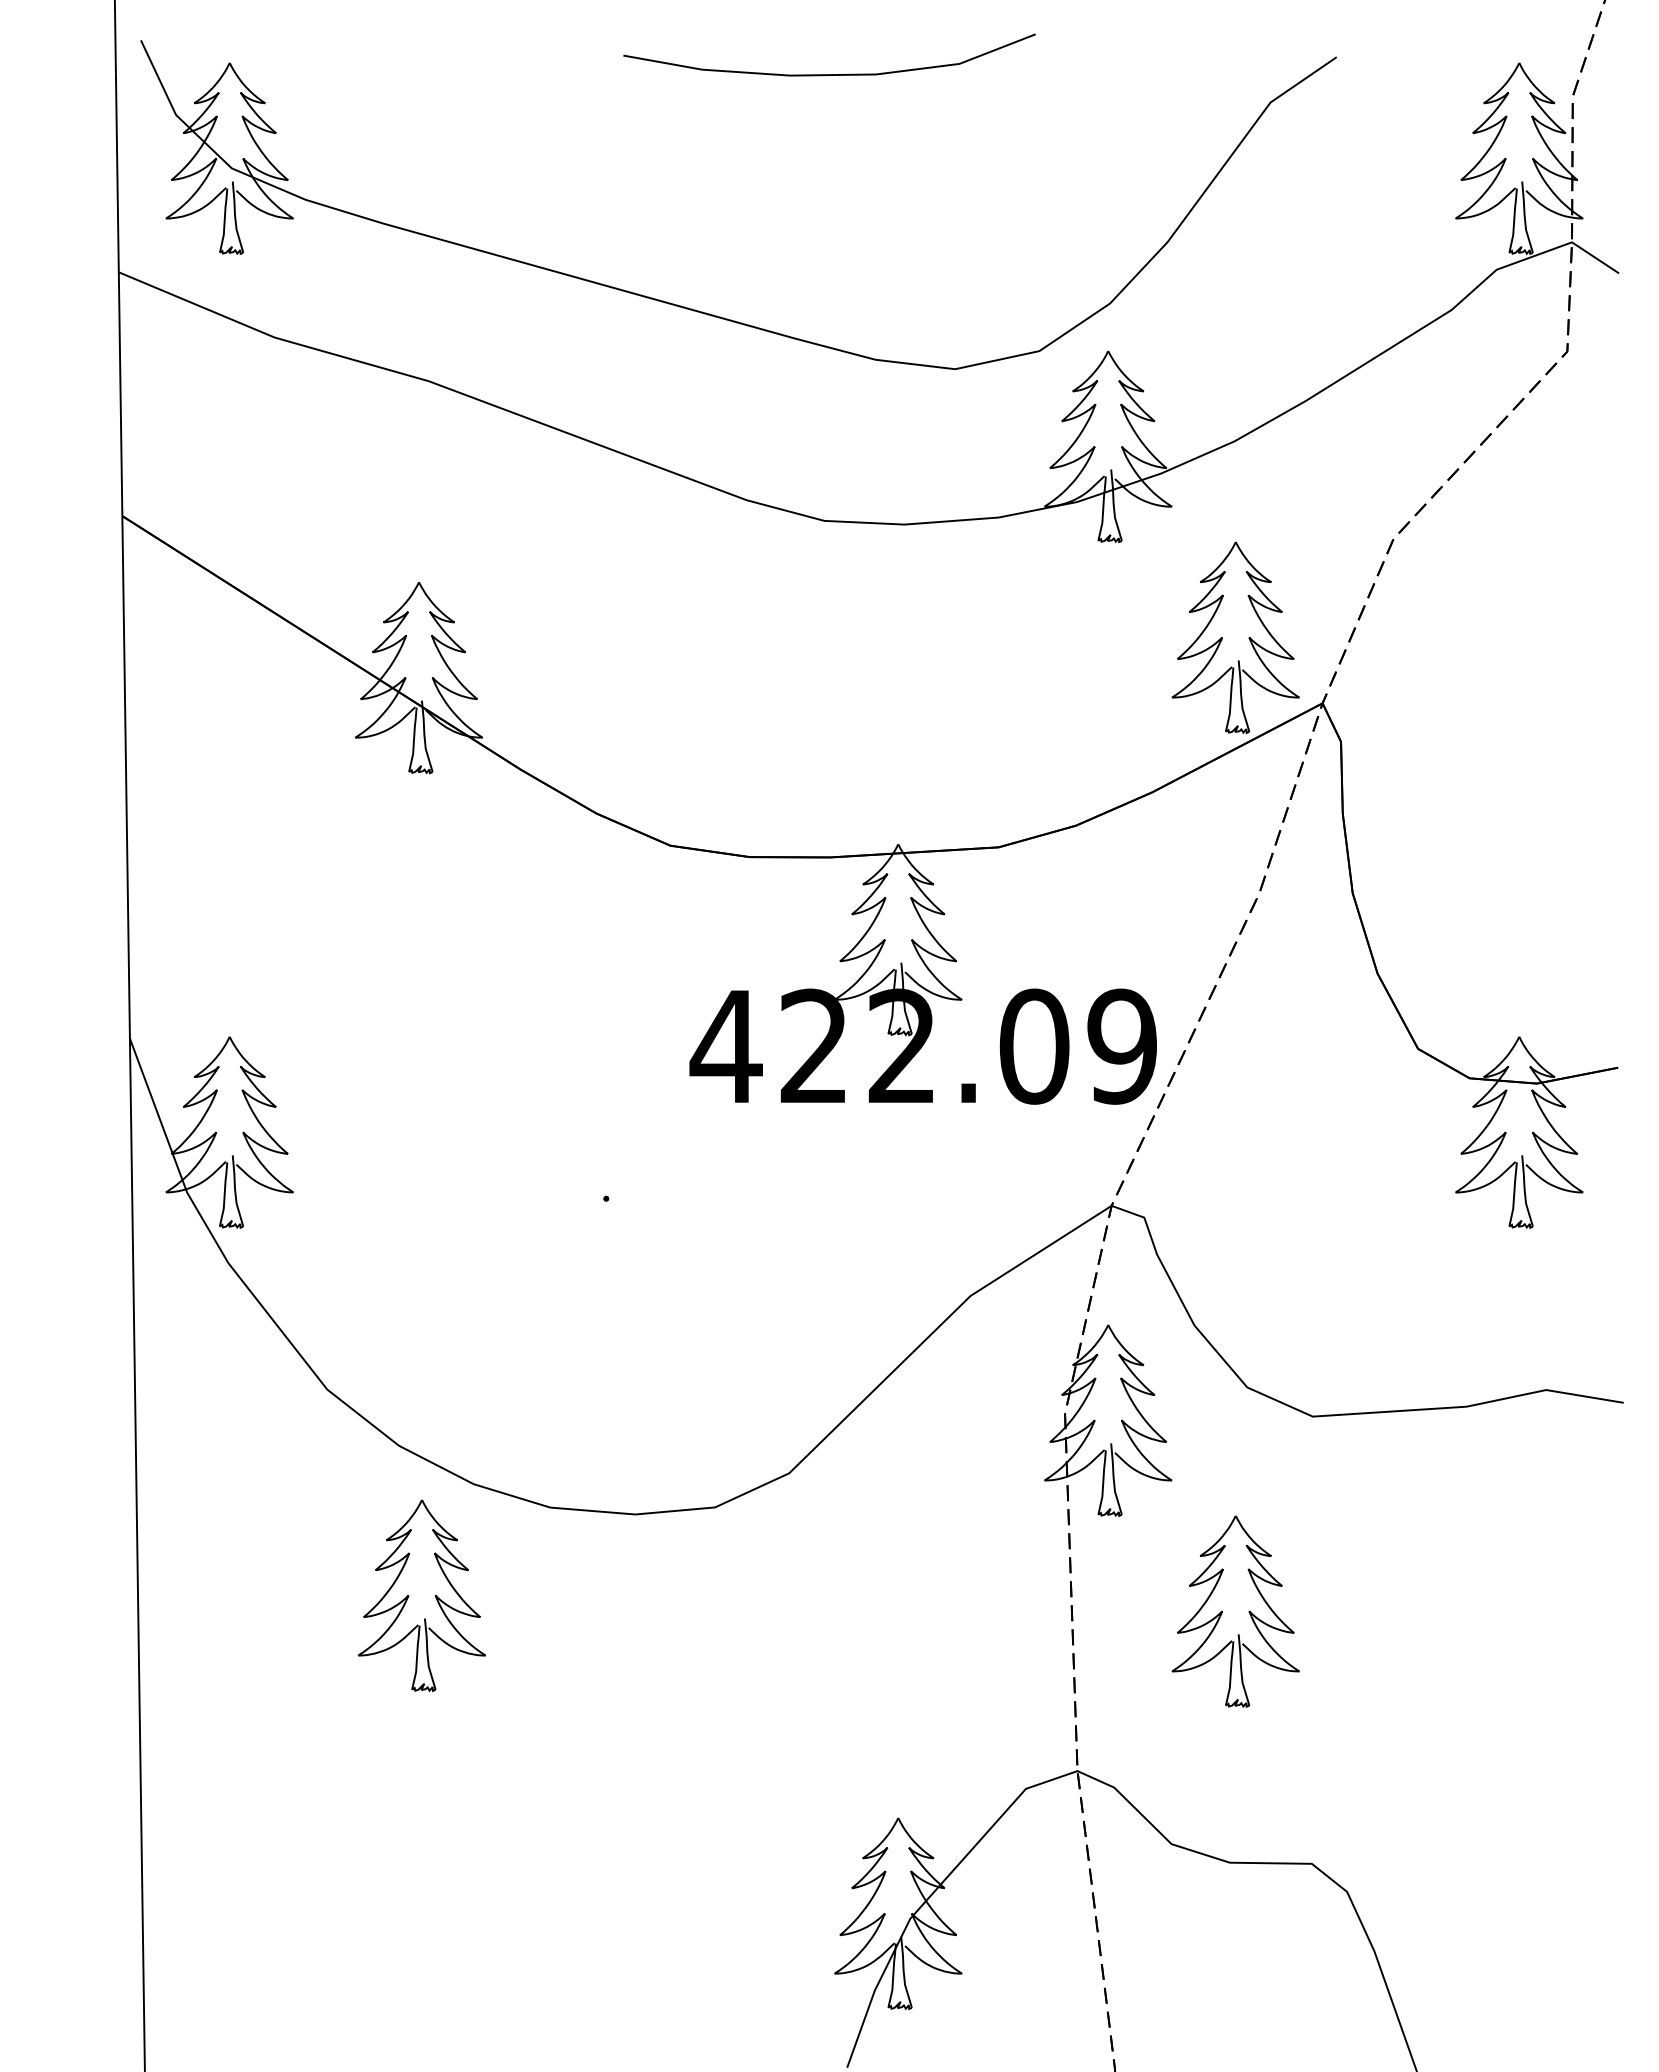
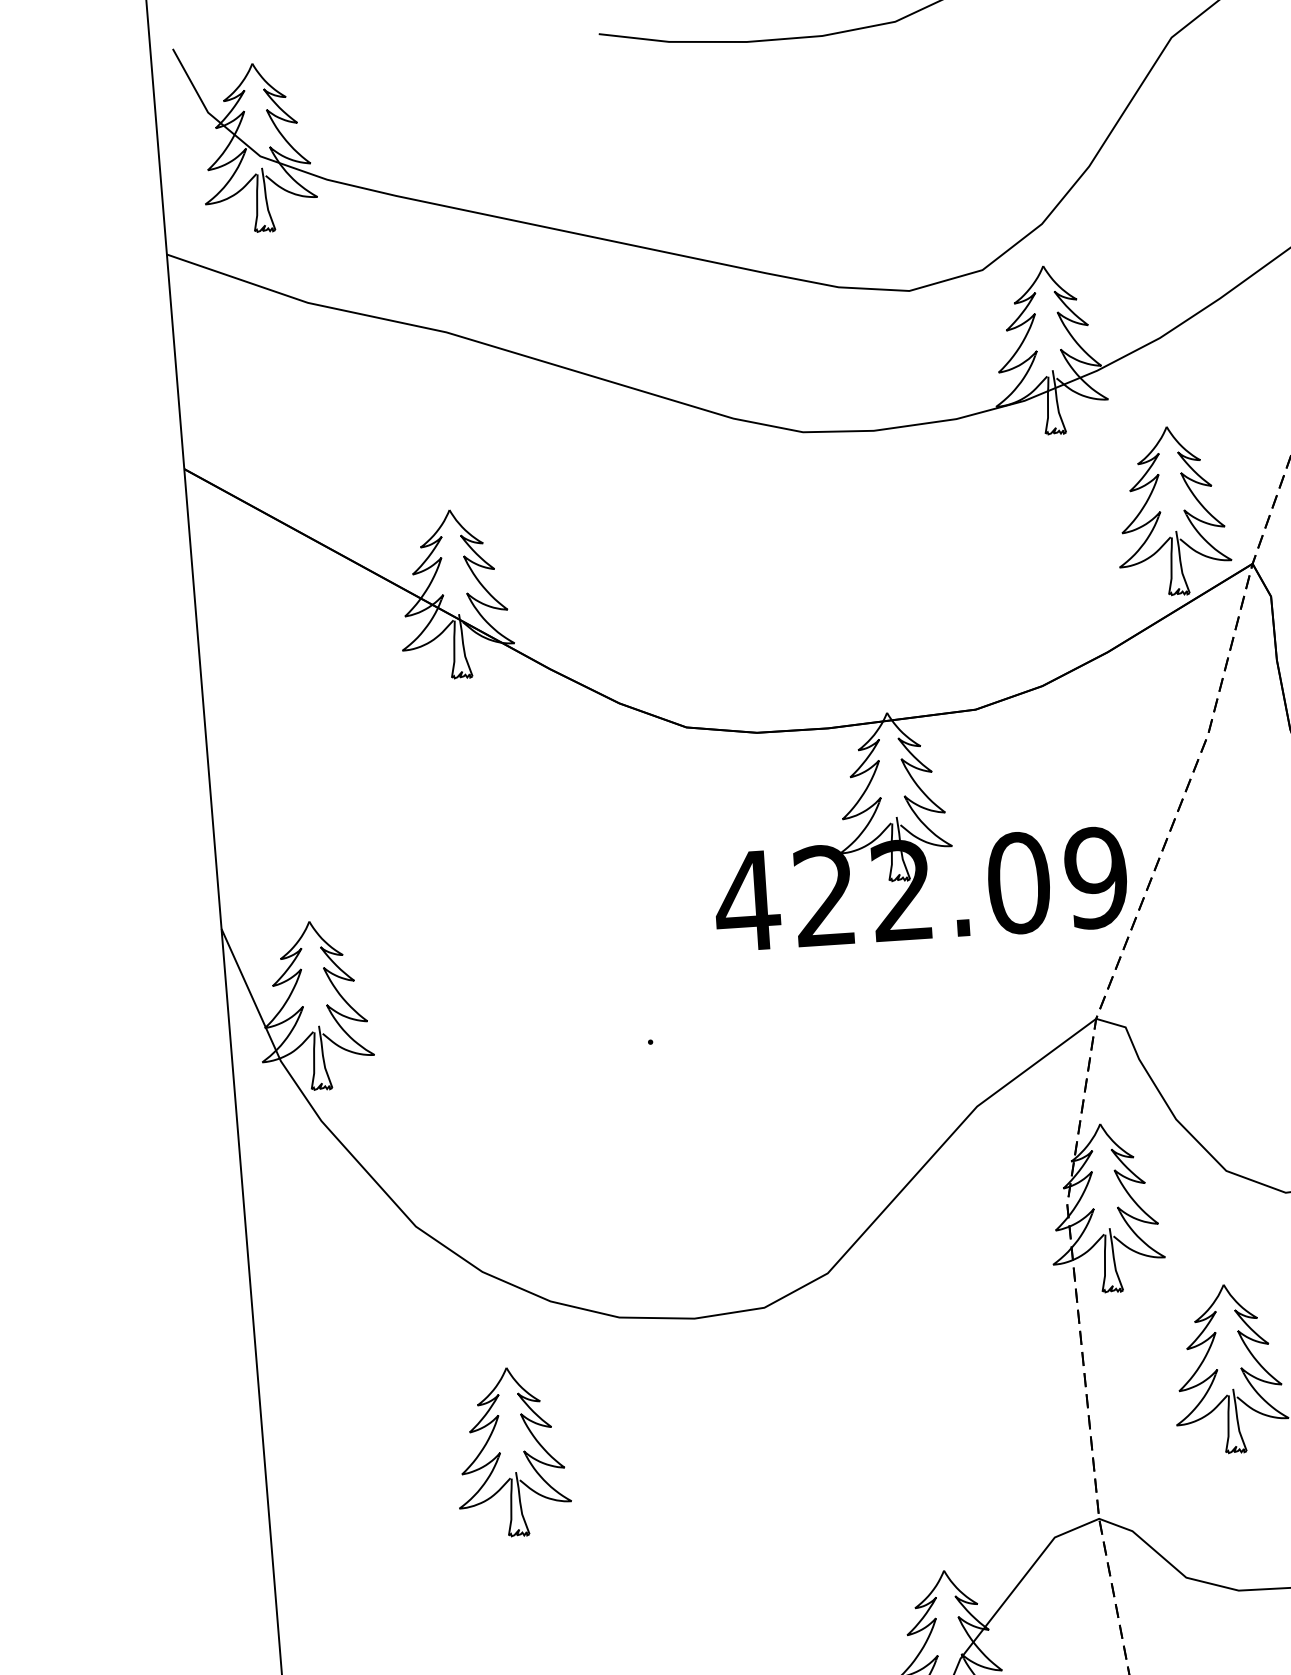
part: (409, 1595) -> (501, 1452), moved

